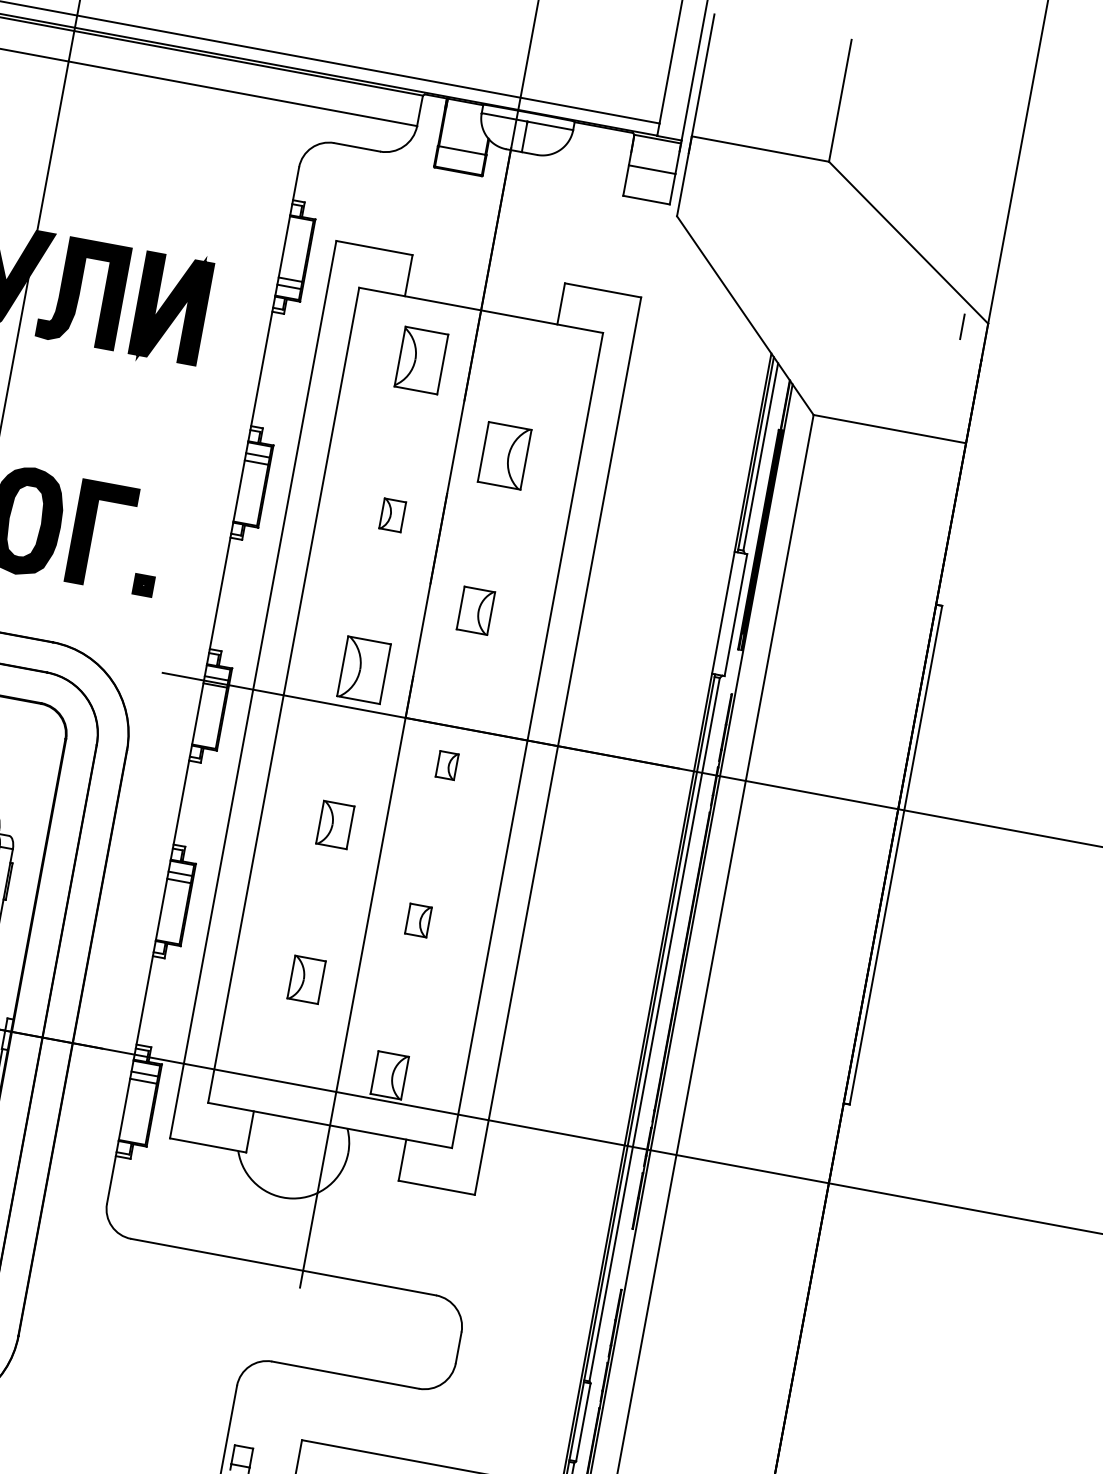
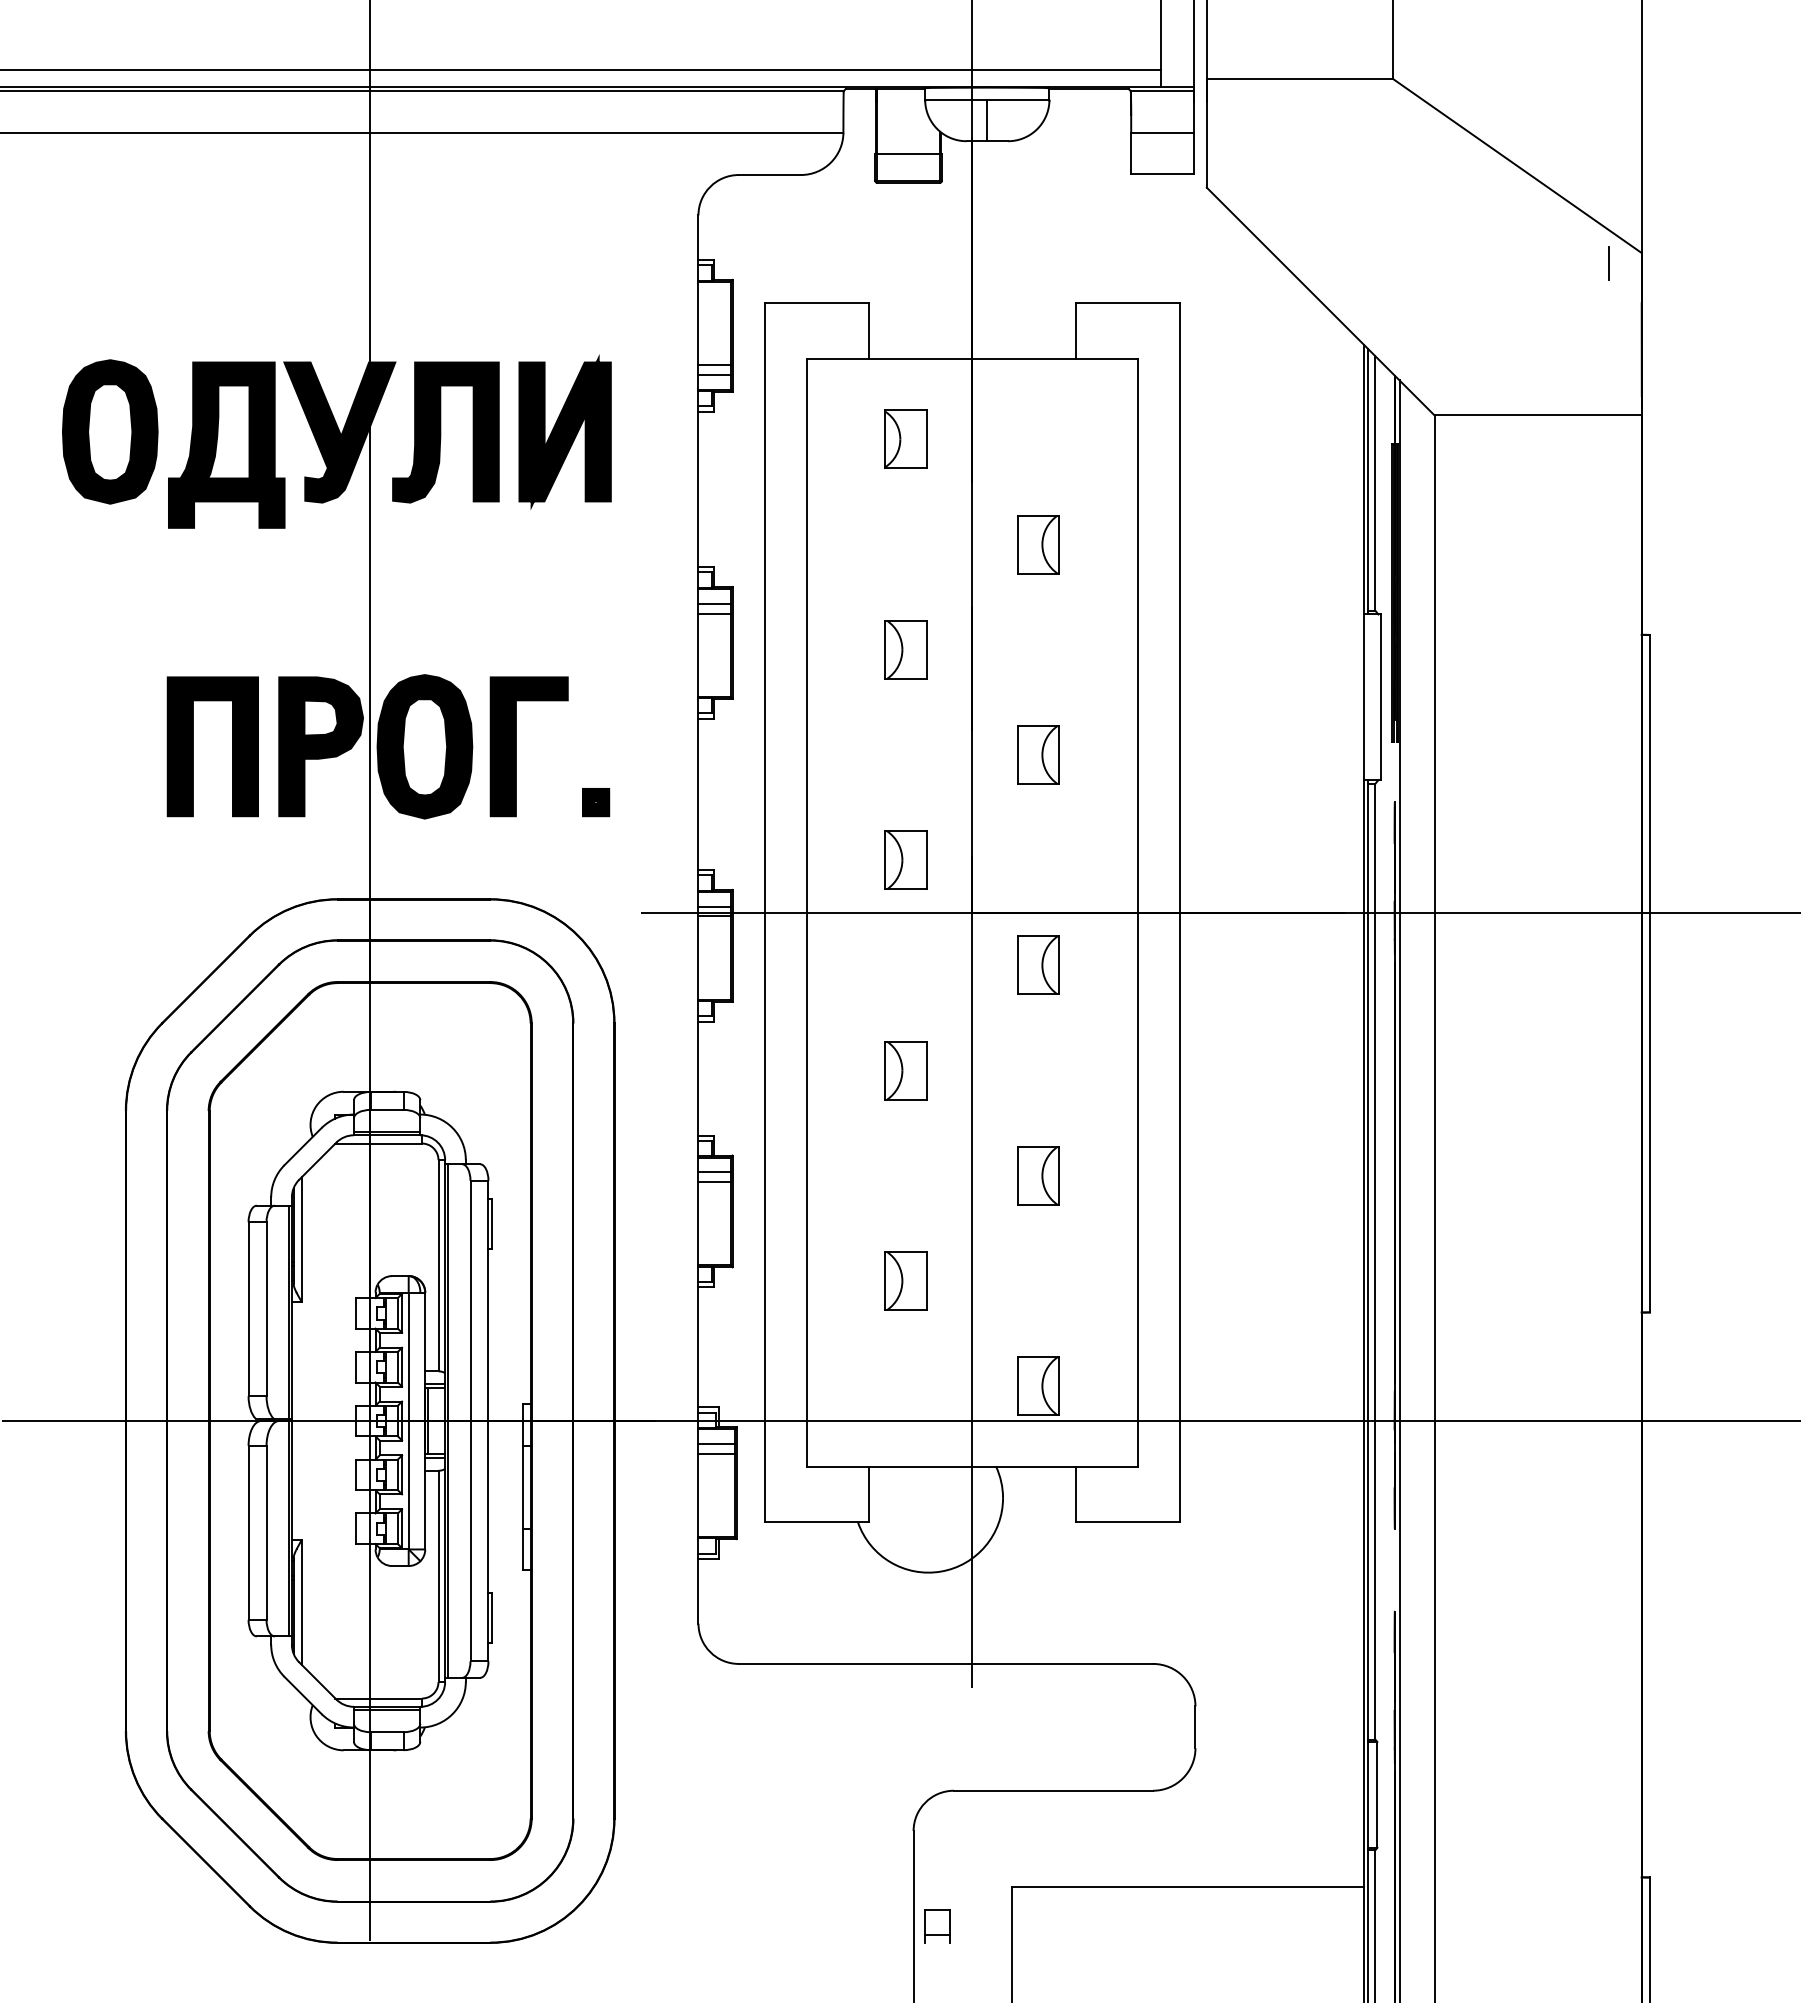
part: (421, 359) -> (905, 438), size x0.71
part: (504, 455) -> (1038, 544), size x0.71
part: (392, 515) -> (905, 649), size x1.43
part: (363, 669) -> (905, 859), size x0.71
part: (447, 765) -> (1038, 964), size x1.67
part: (418, 920) -> (1038, 1175), size x1.43

